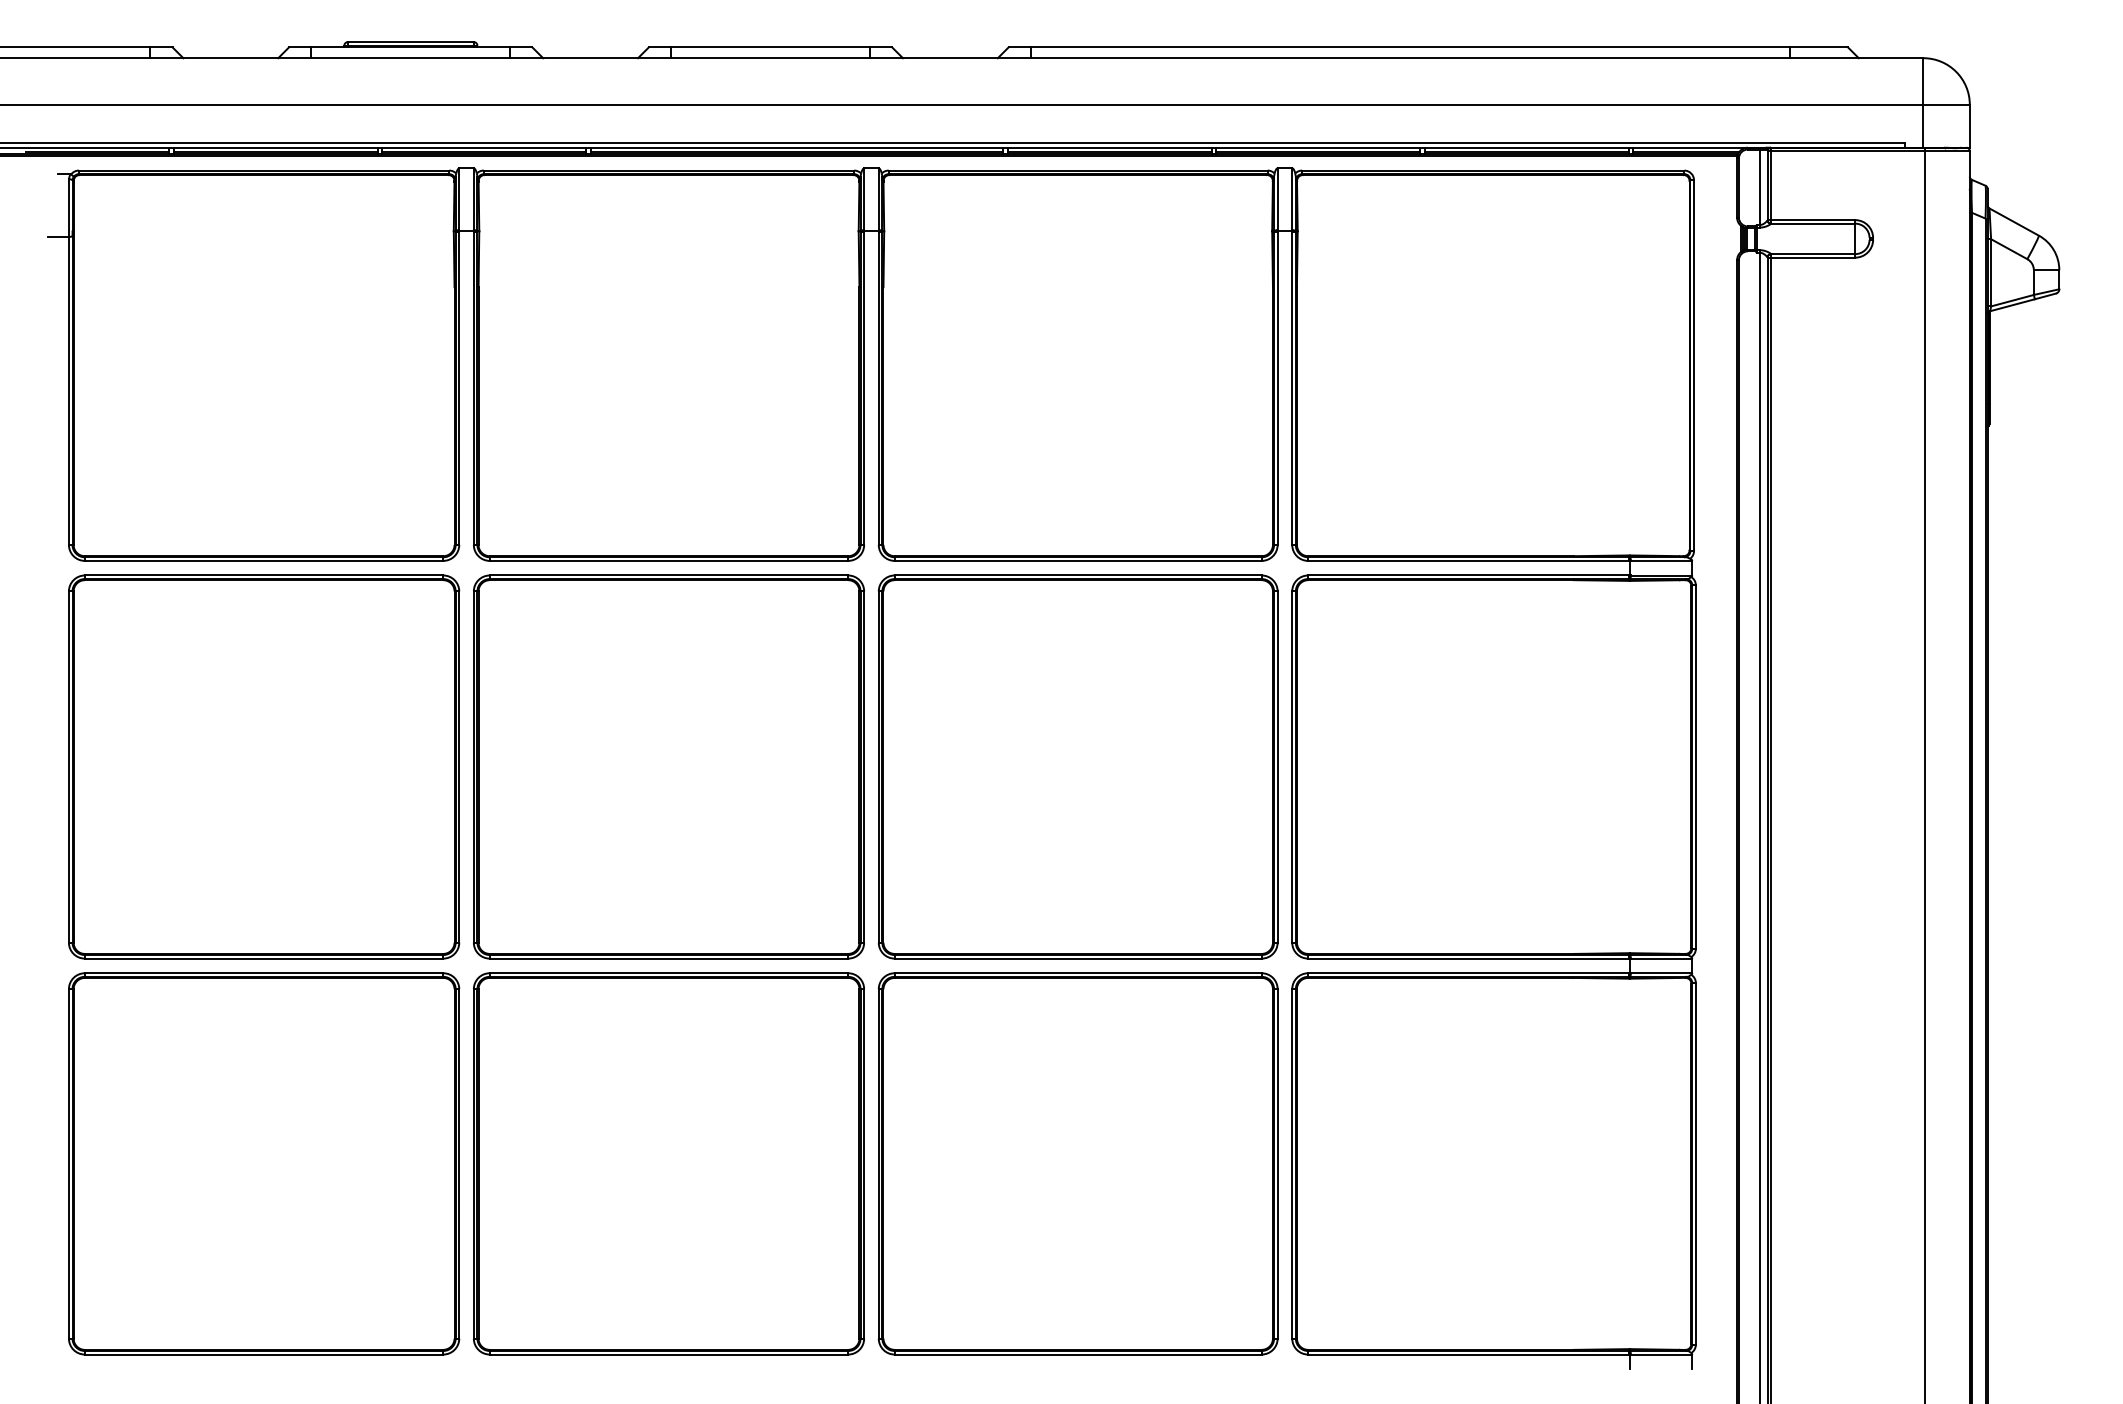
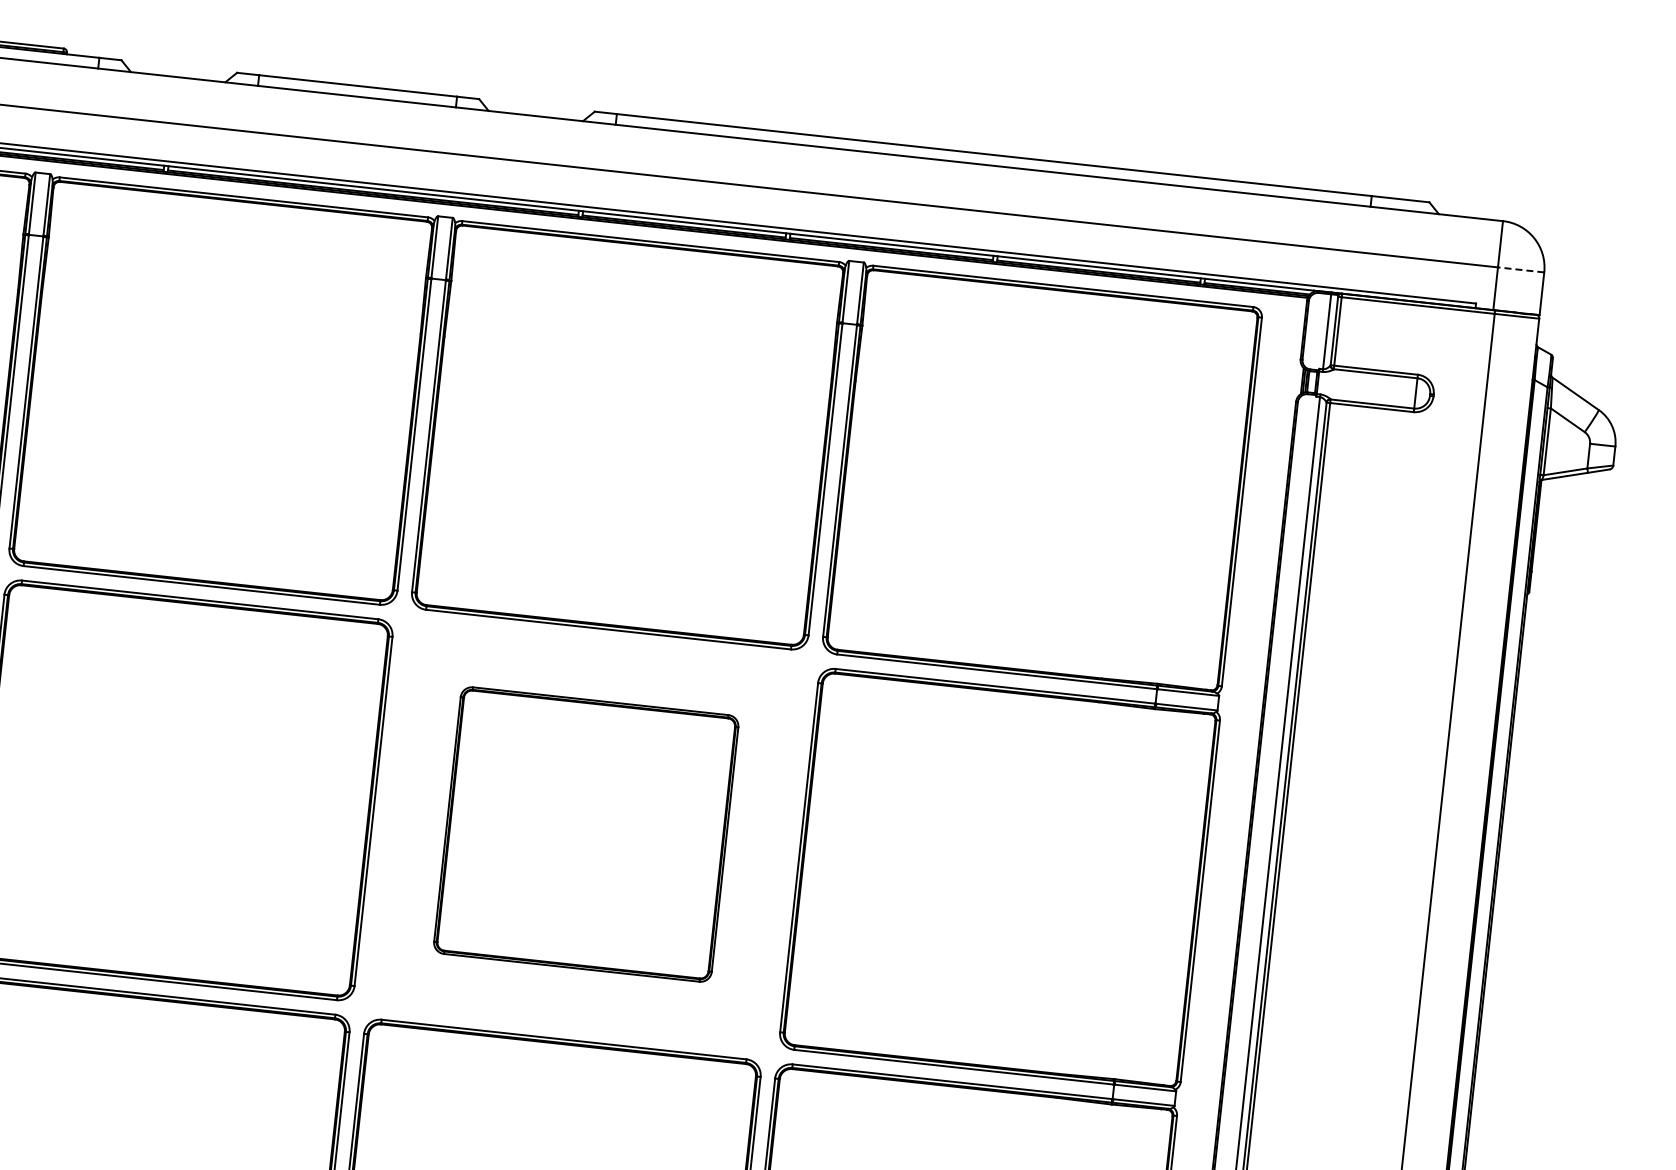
line: (1946, 104) -> (1521, 269), solid -> dashed
part: (1077, 766) -> (585, 833), size x0.7

